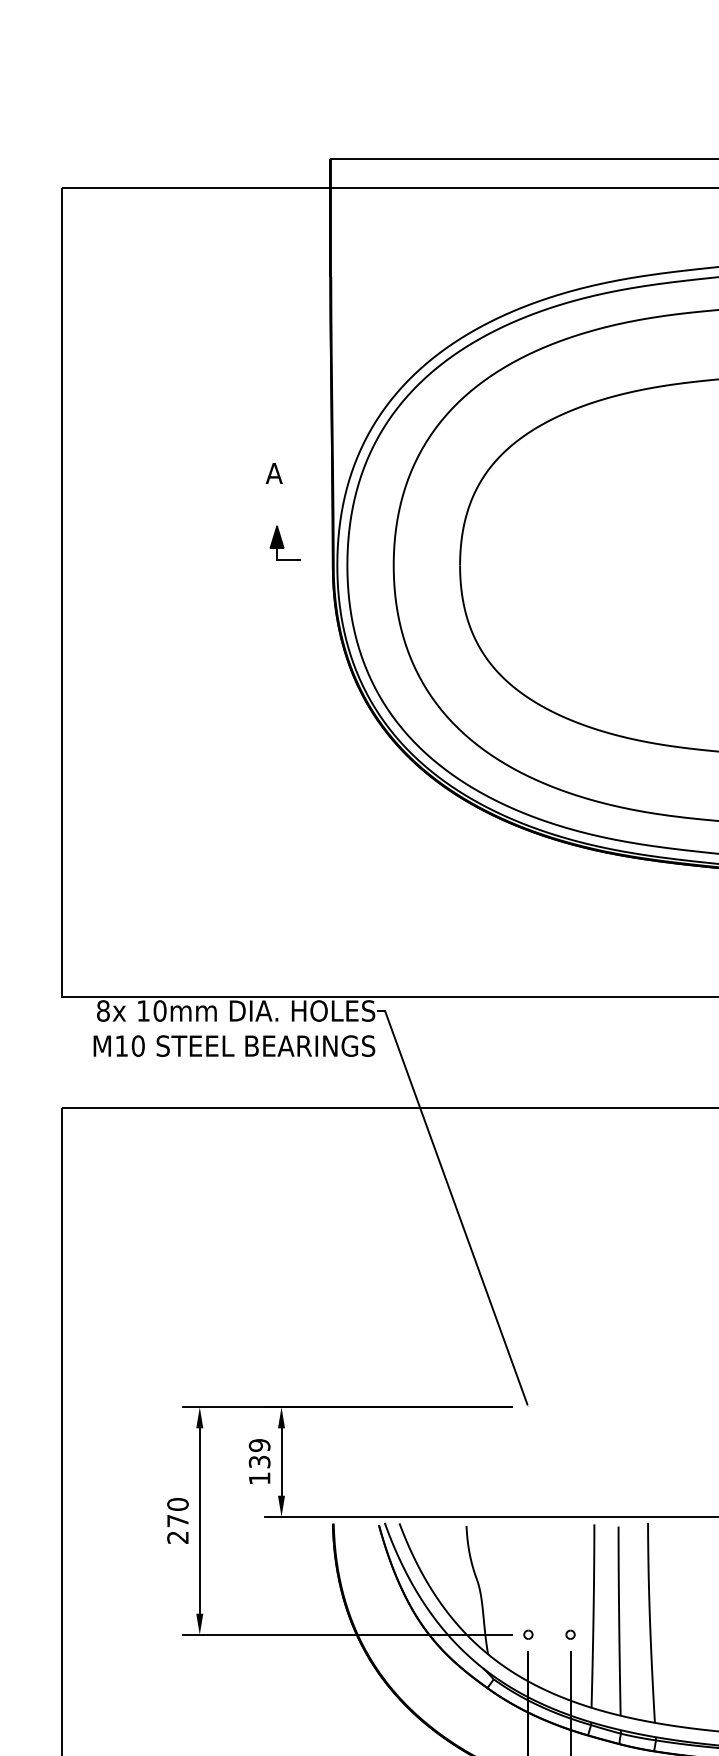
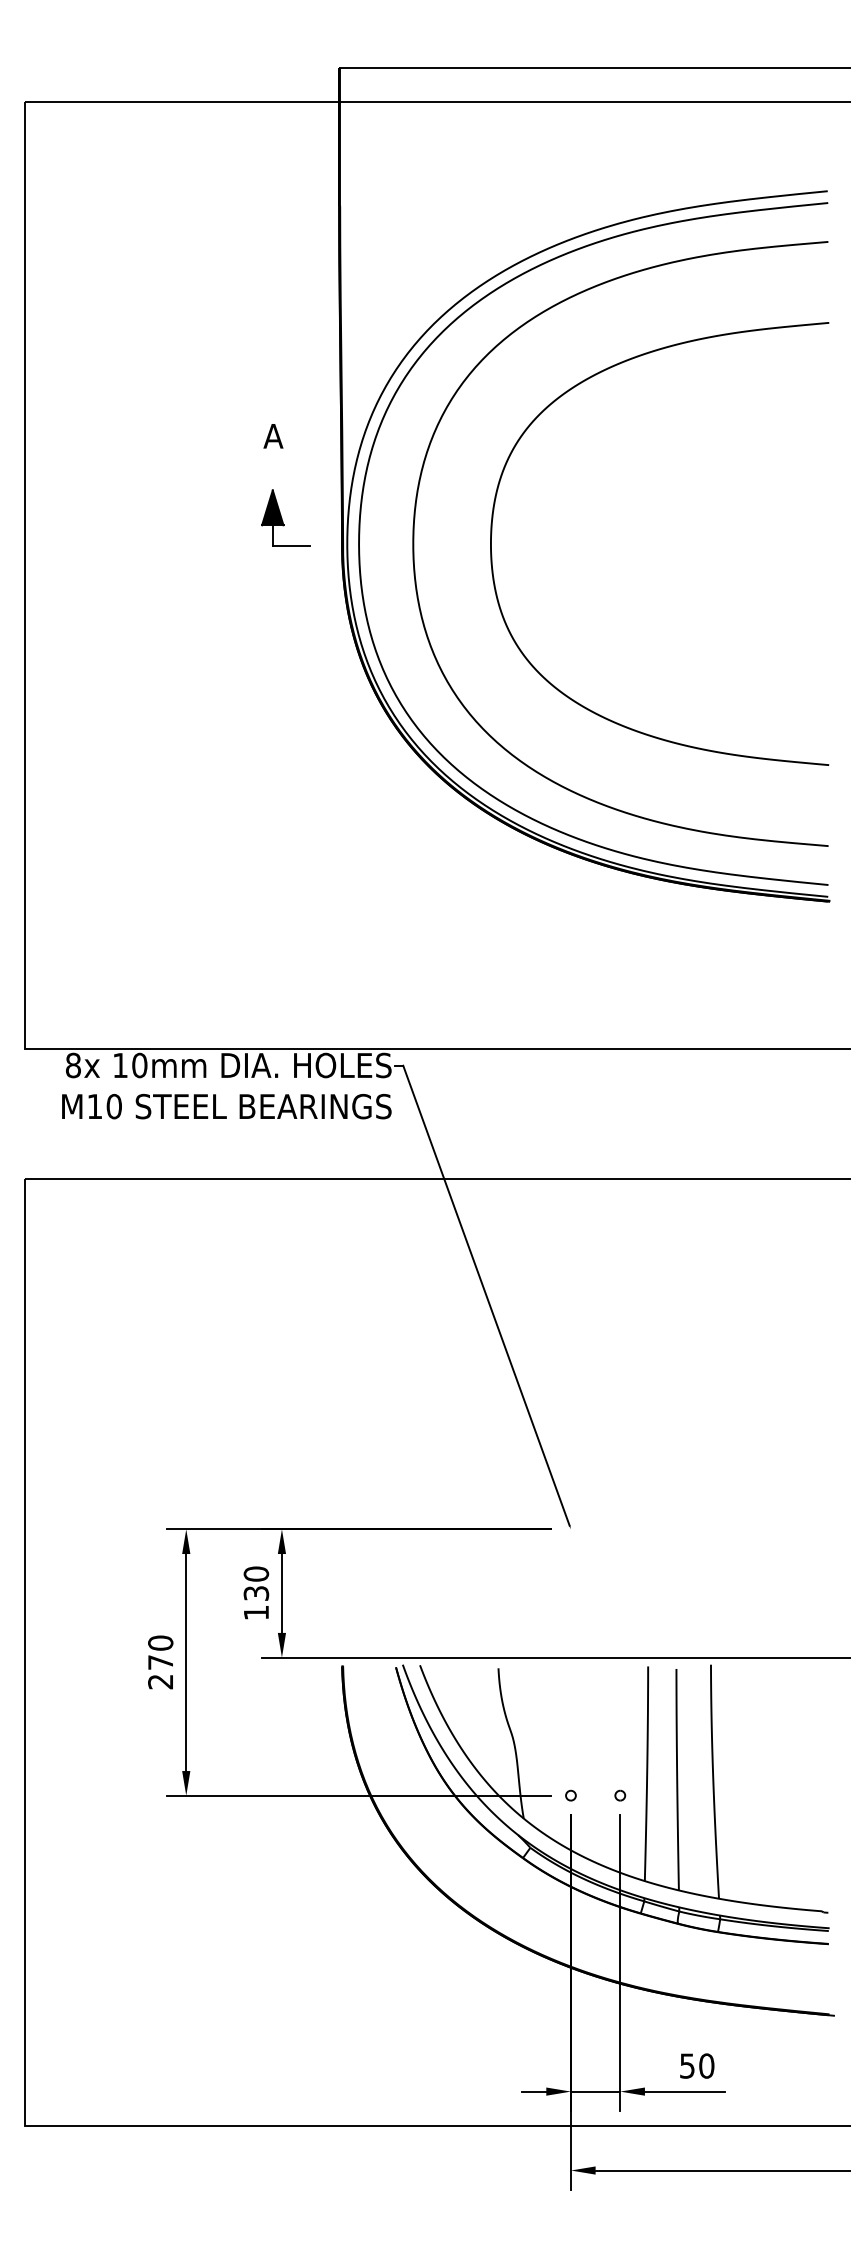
part: (284, 542) -> (285, 517), size x1.43
text: (259, 1444) -> (256, 1573), 139 -> 130

